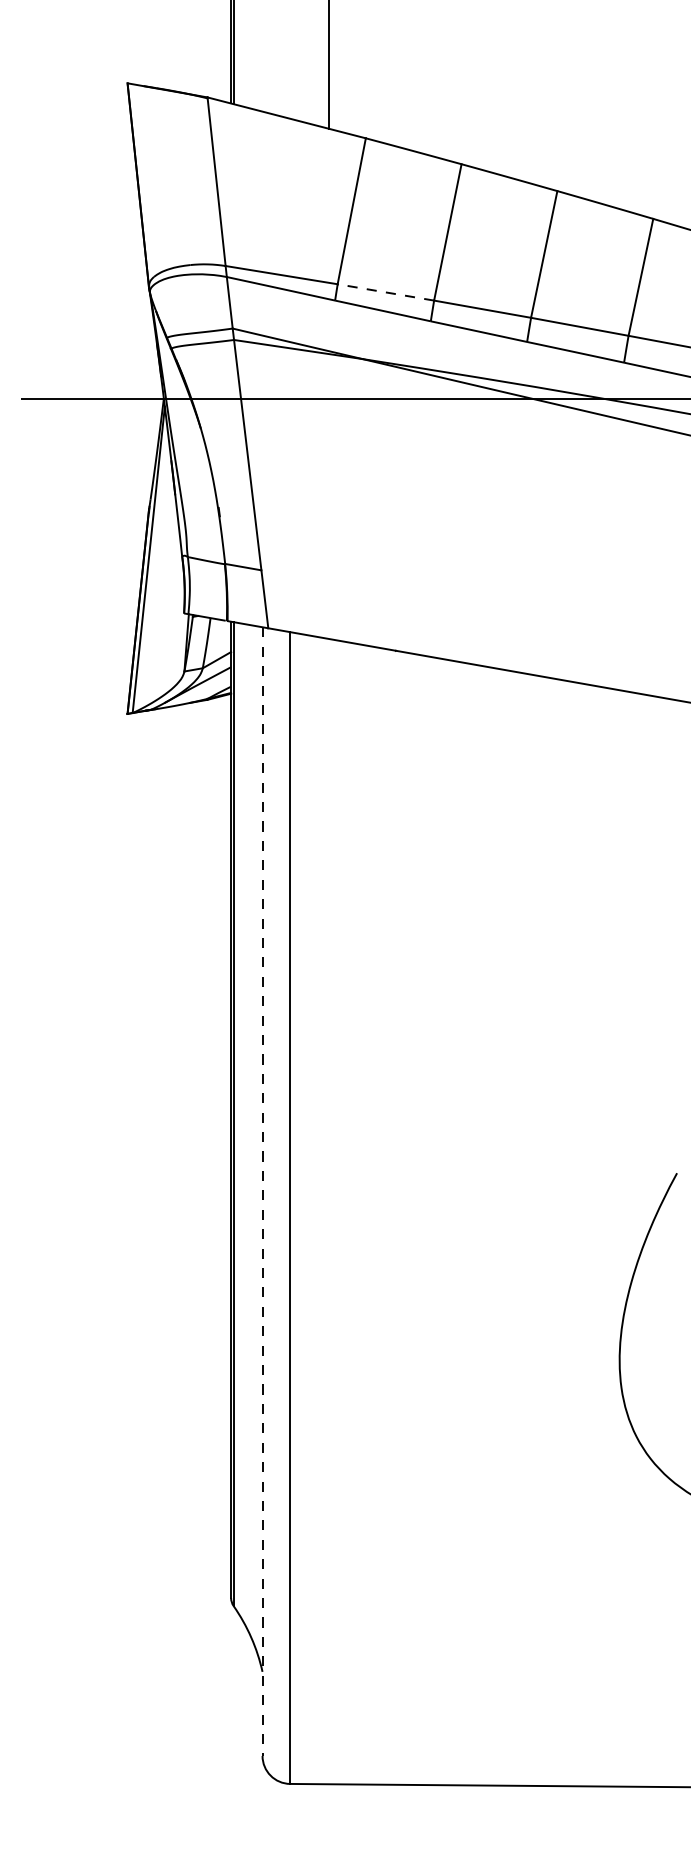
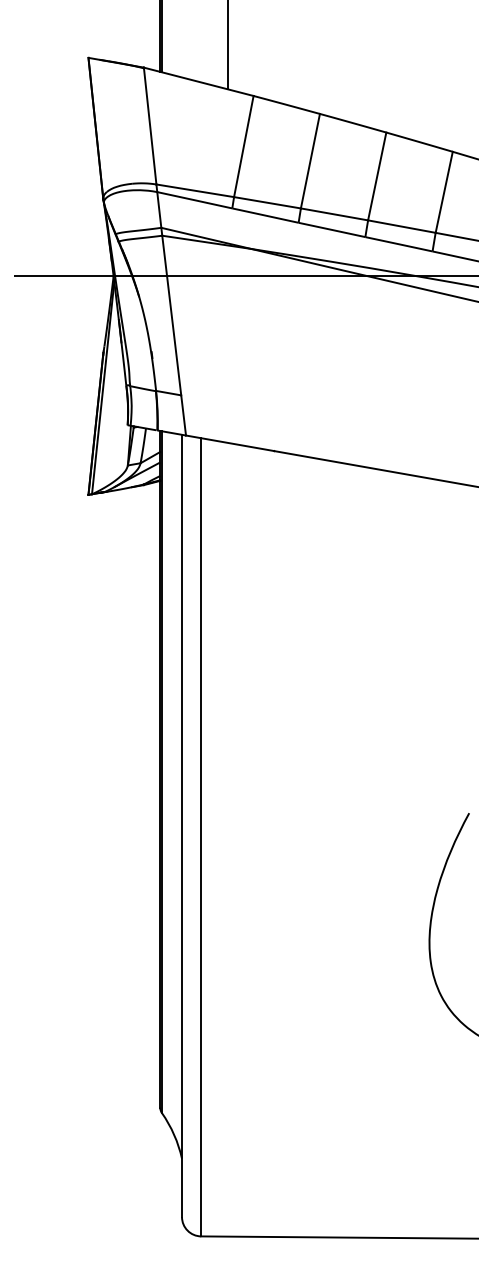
line: (385, 292) -> (267, 202), dashed -> solid
line: (263, 1192) -> (182, 826), dashed -> solid

